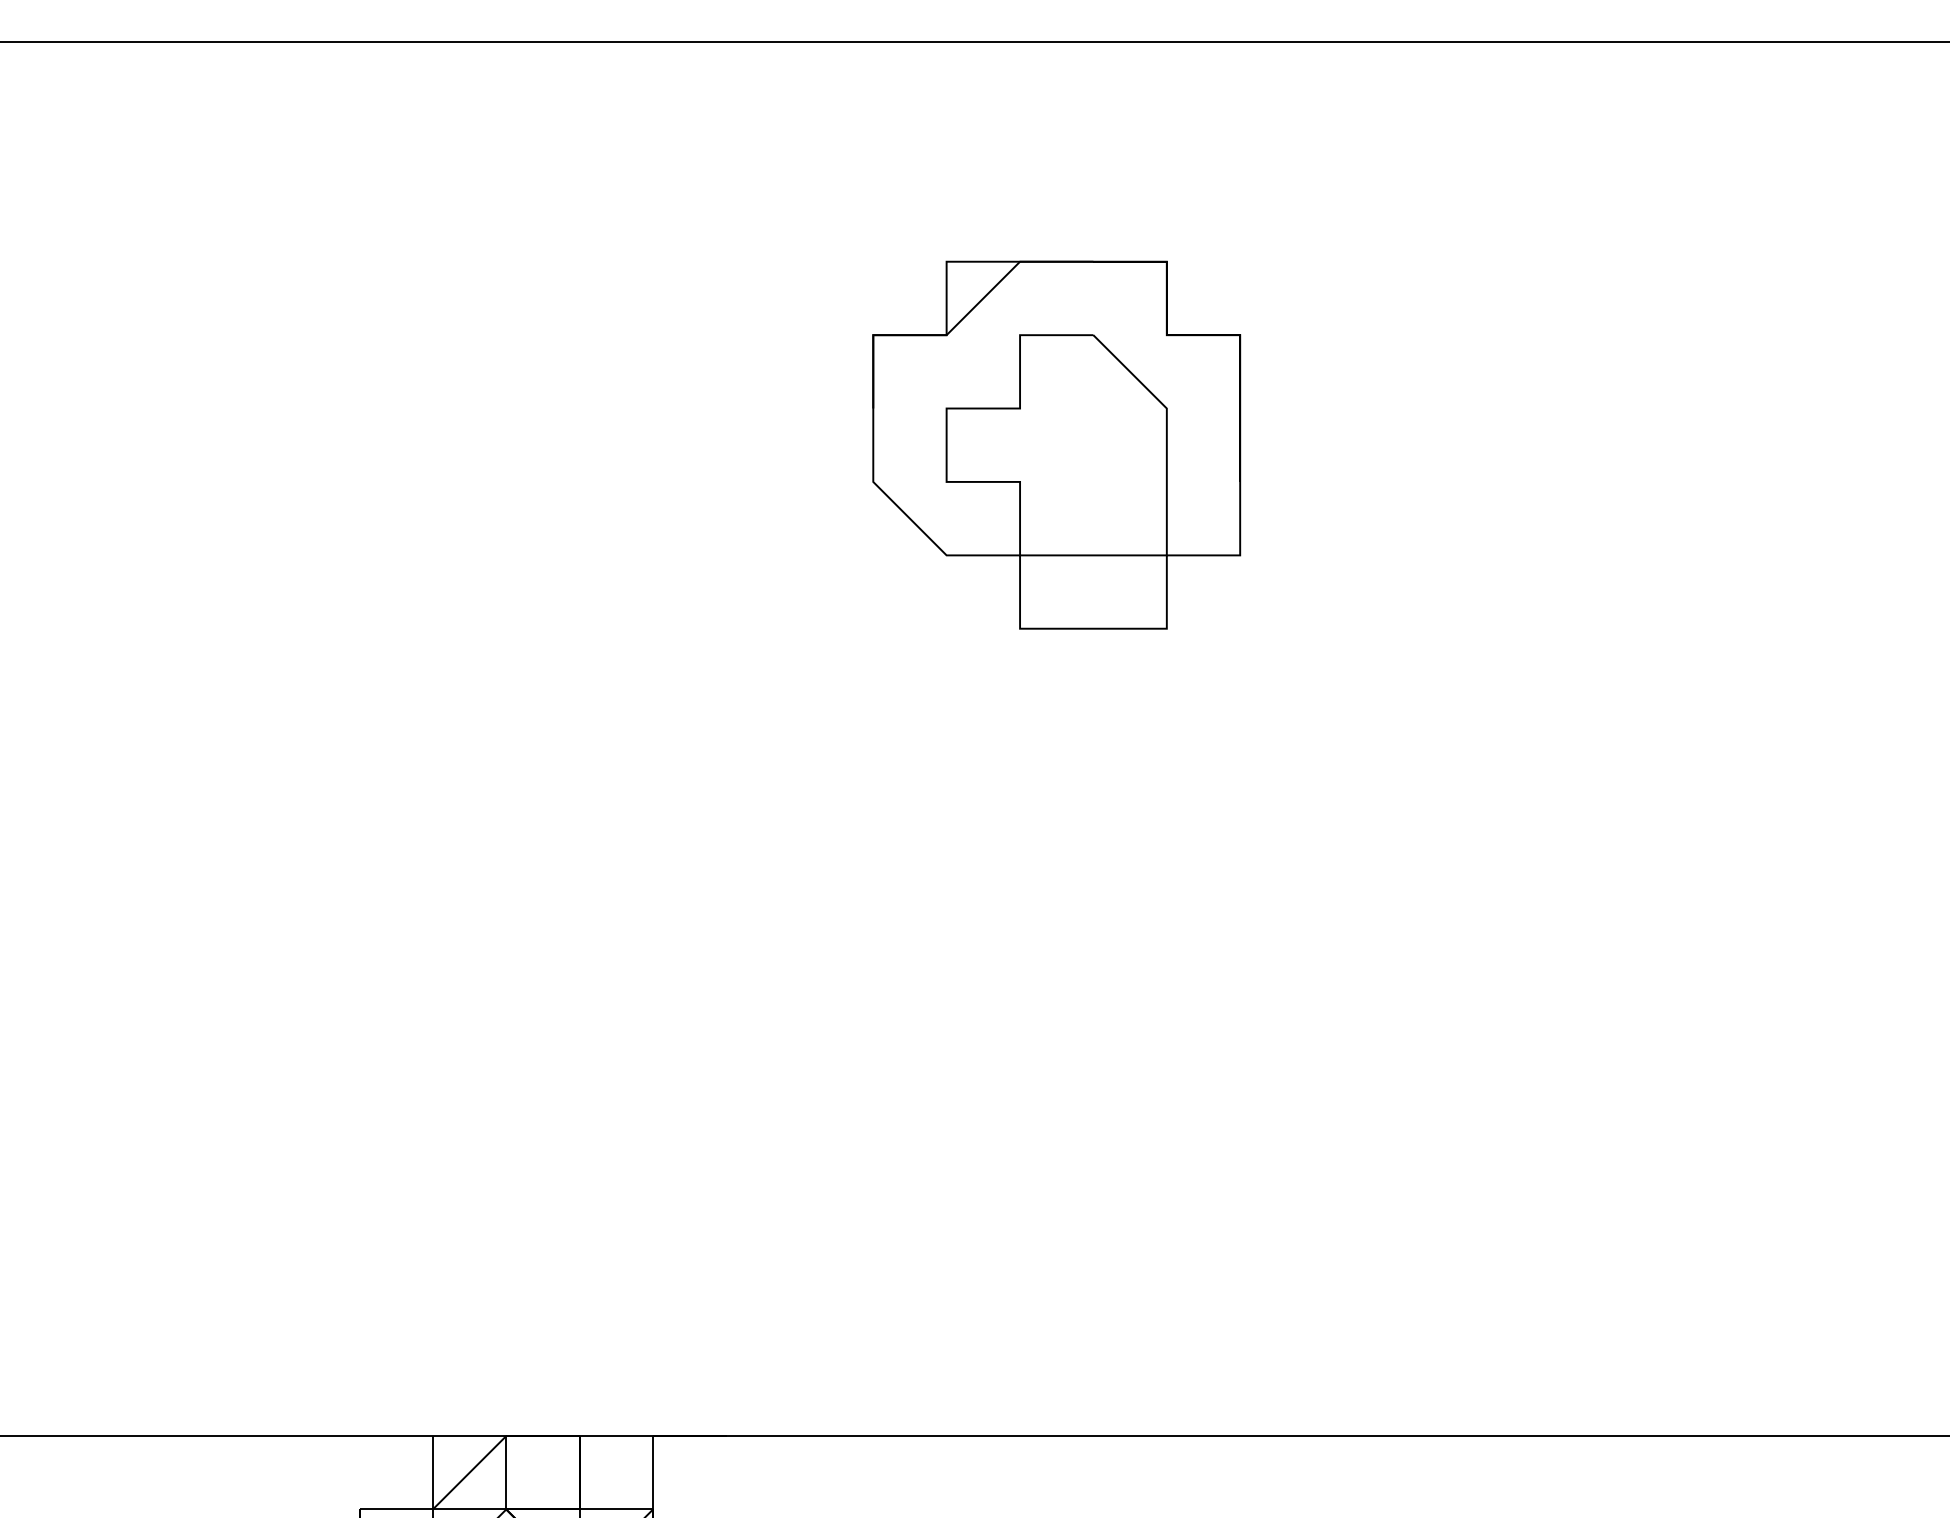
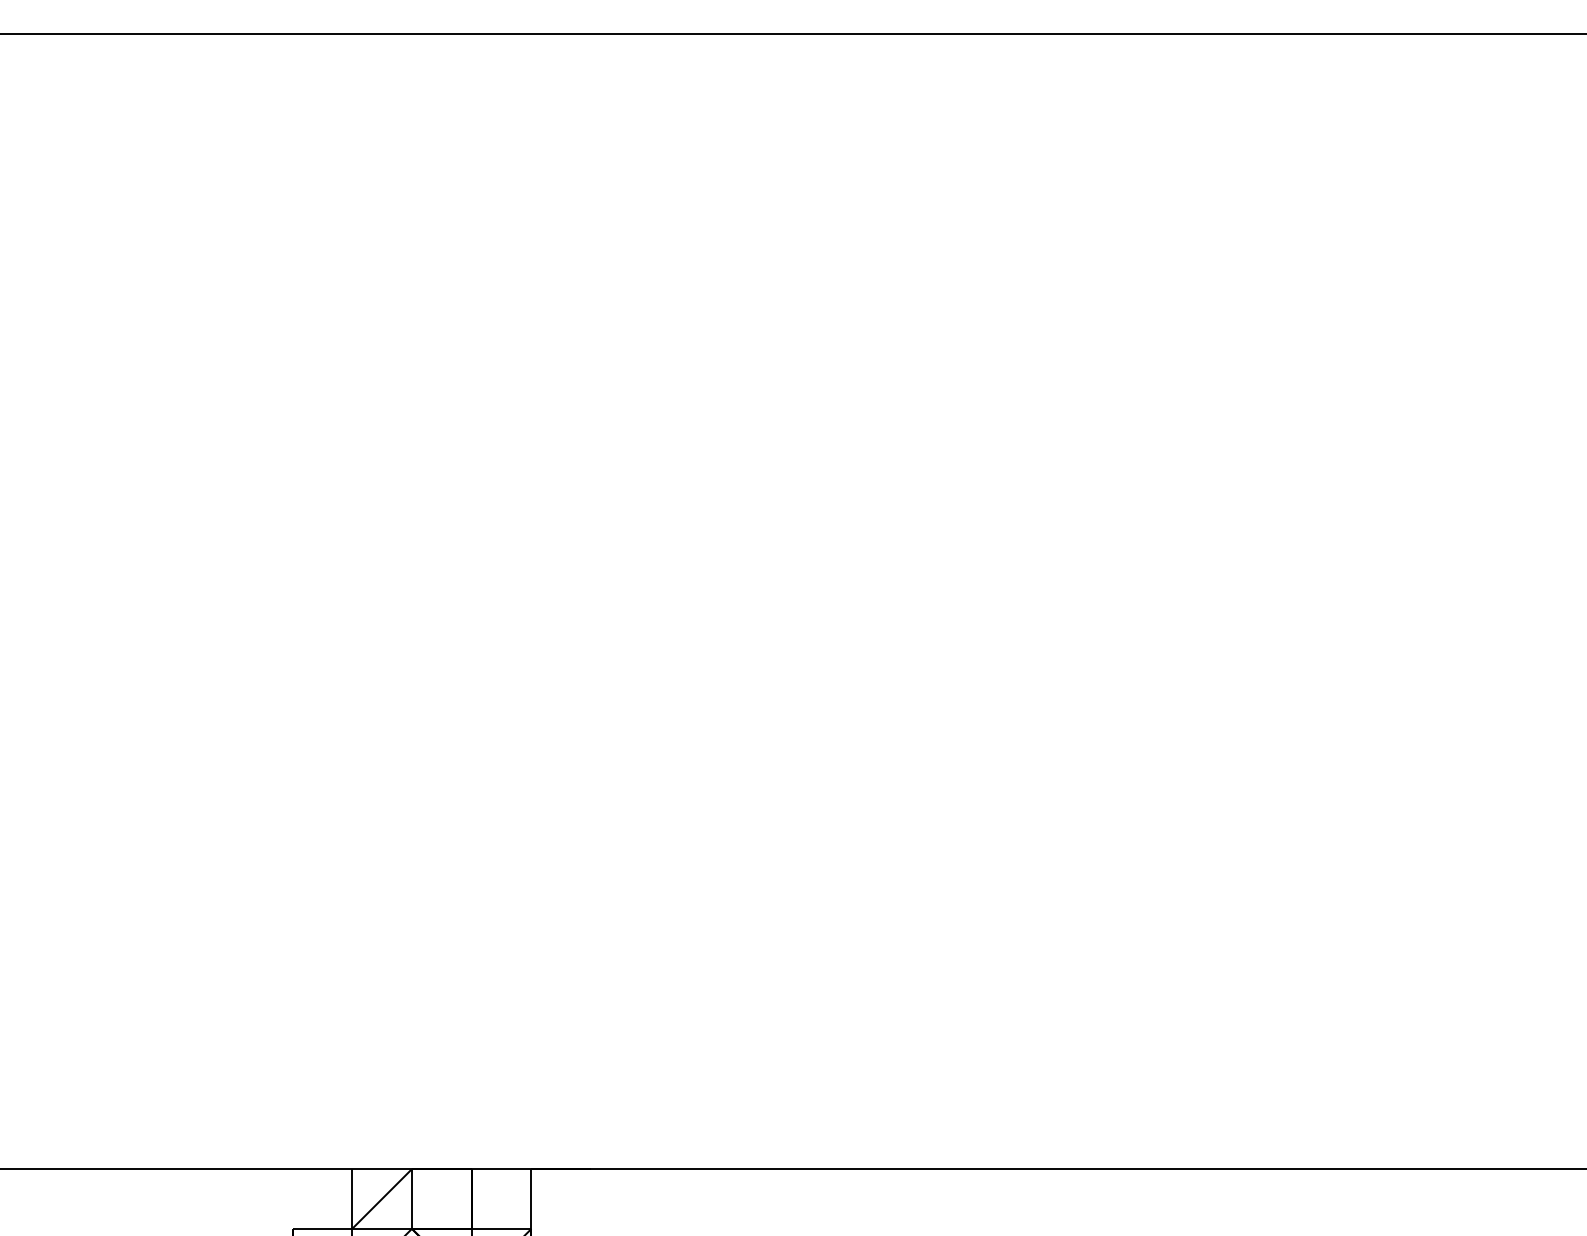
part: (1056, 444) -> (859, 361), removed

